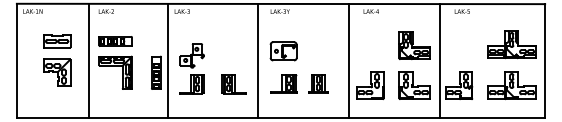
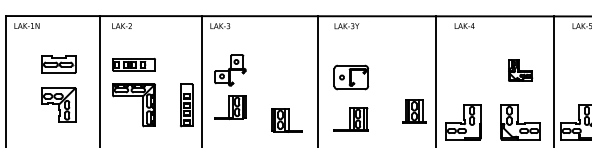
part: (414, 45) -> (520, 69), size x0.6
part: (191, 68) -> (229, 86), moved
part: (318, 83) -> (414, 111), moved

